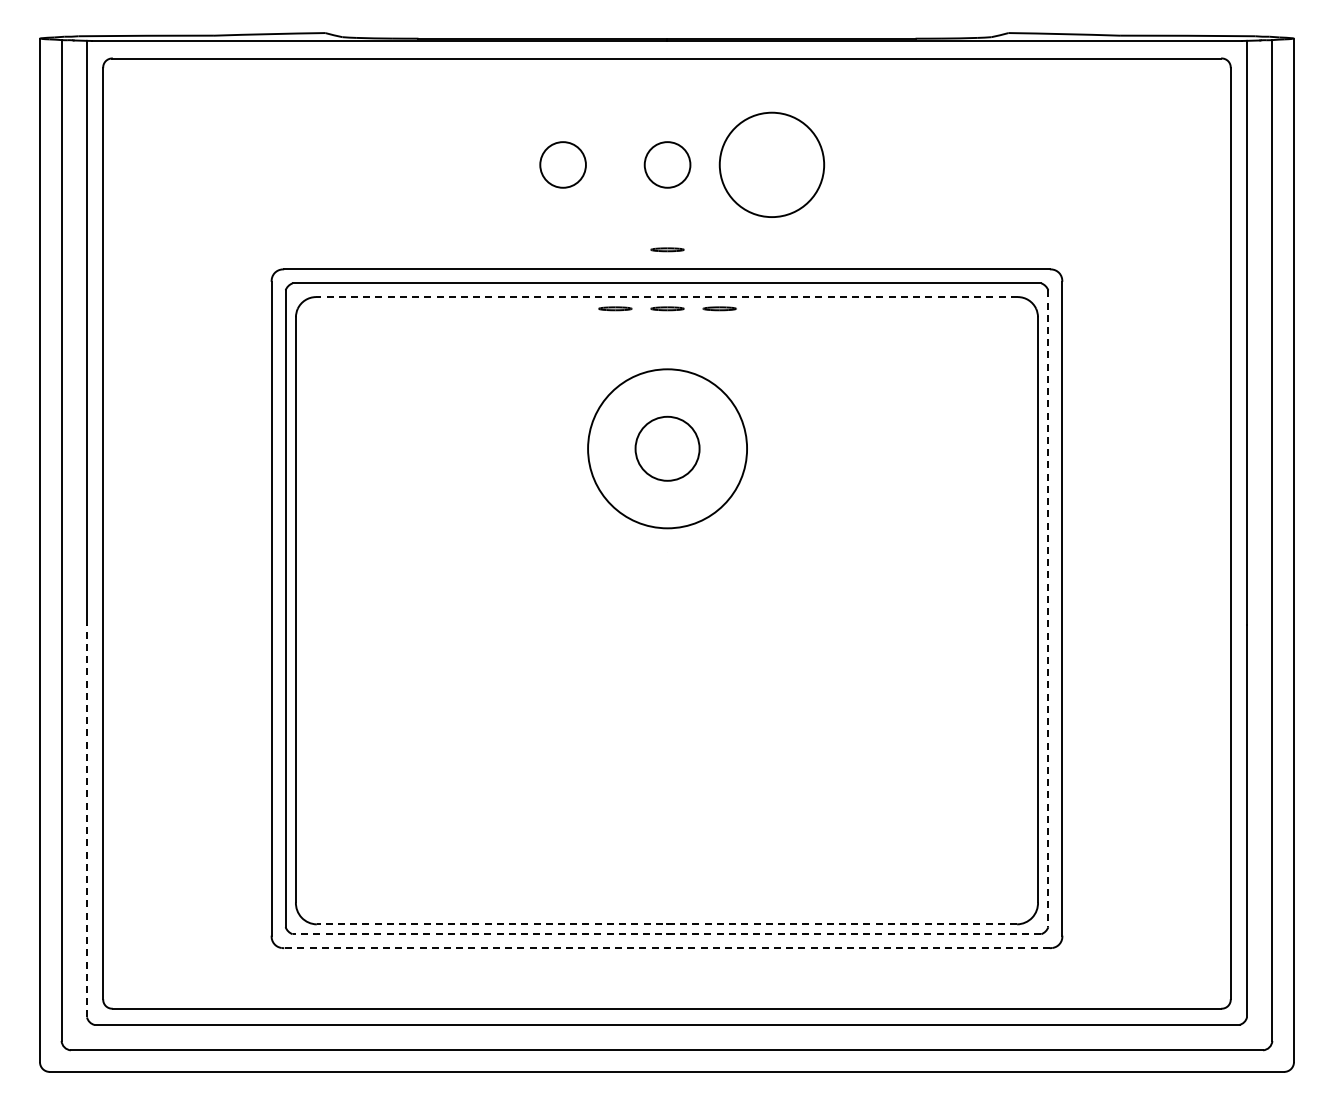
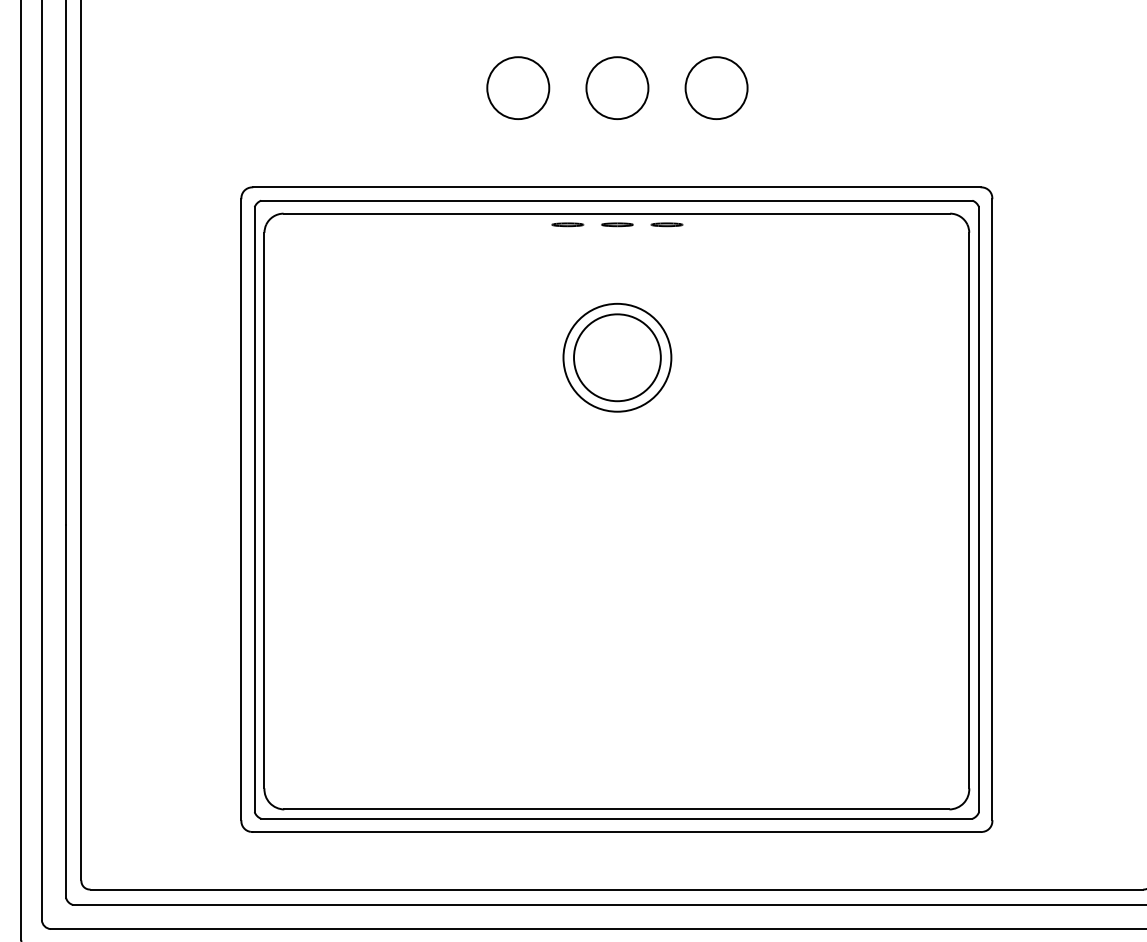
circle: (562, 164) -> (517, 87), size x1.43
circle: (667, 164) -> (617, 87), size x1.43
circle: (771, 164) -> (716, 87), size x0.62
part: (667, 249) -> (617, 168), removed
line: (667, 297) -> (617, 214), dashed -> solid
circle: (667, 448) -> (617, 357), size x0.71
circle: (667, 448) -> (617, 357), size x1.43
line: (1048, 609) -> (979, 510), dashed -> solid
line: (87, 820) -> (66, 710), dashed -> solid
line: (666, 924) -> (616, 809), dashed -> solid
line: (666, 934) -> (616, 819), dashed -> solid
line: (666, 948) -> (616, 832), dashed -> solid

